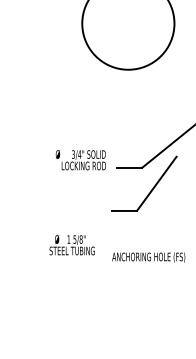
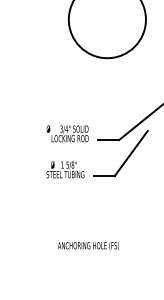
text: (71, 245) -> (64, 170), moved
text: (148, 257) -> (88, 246), moved

